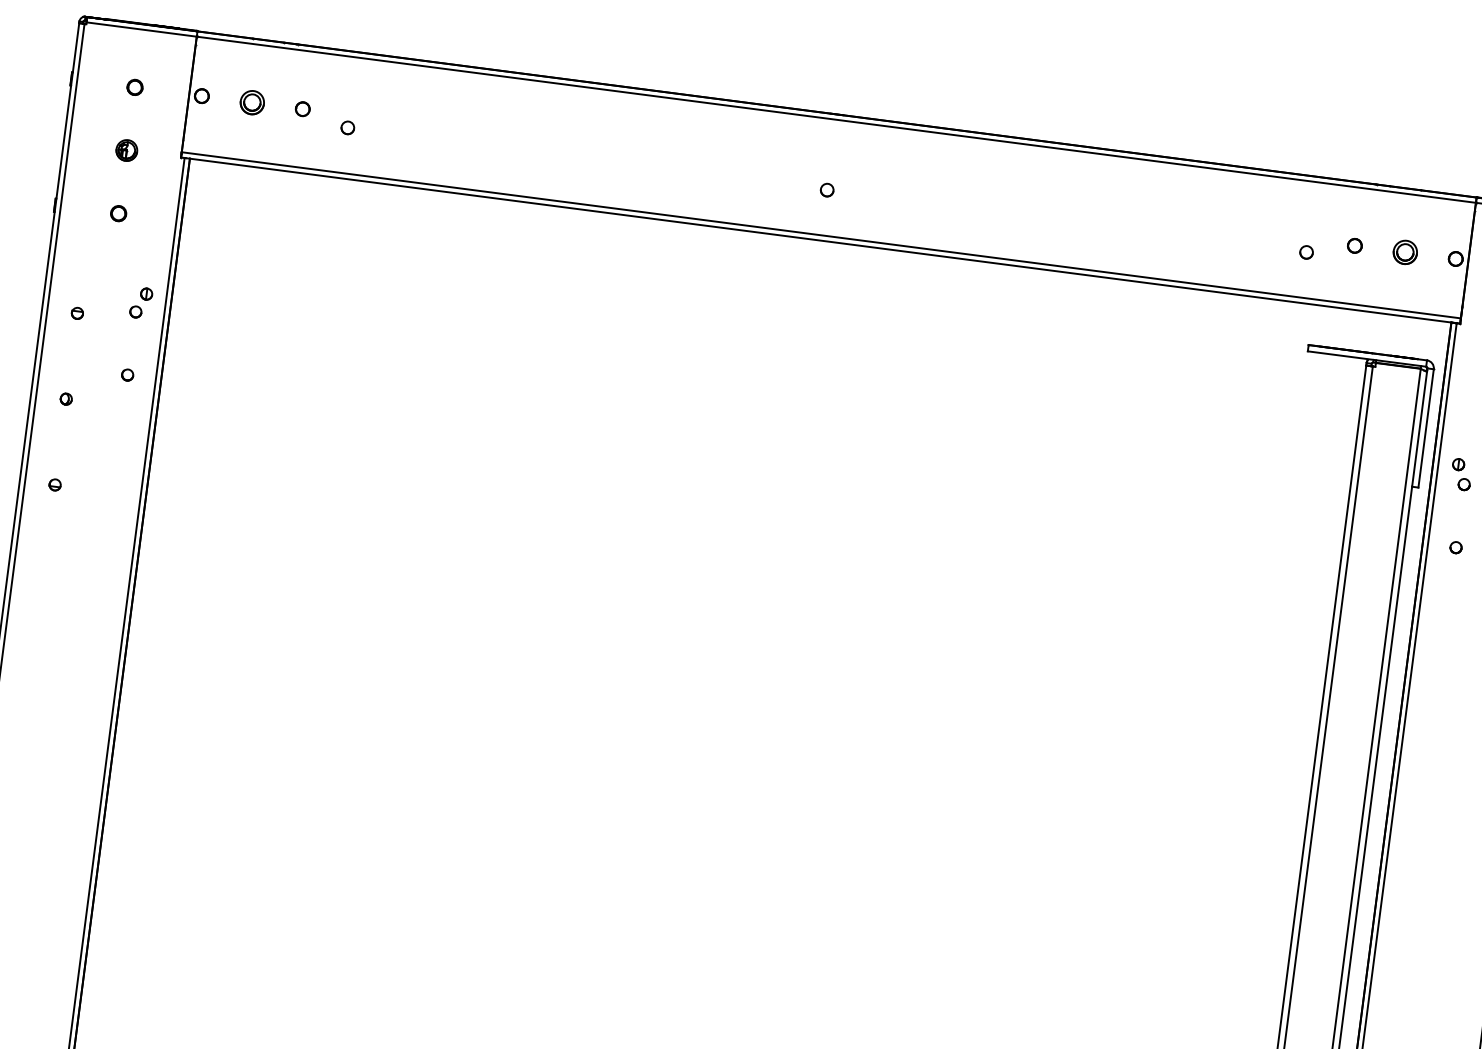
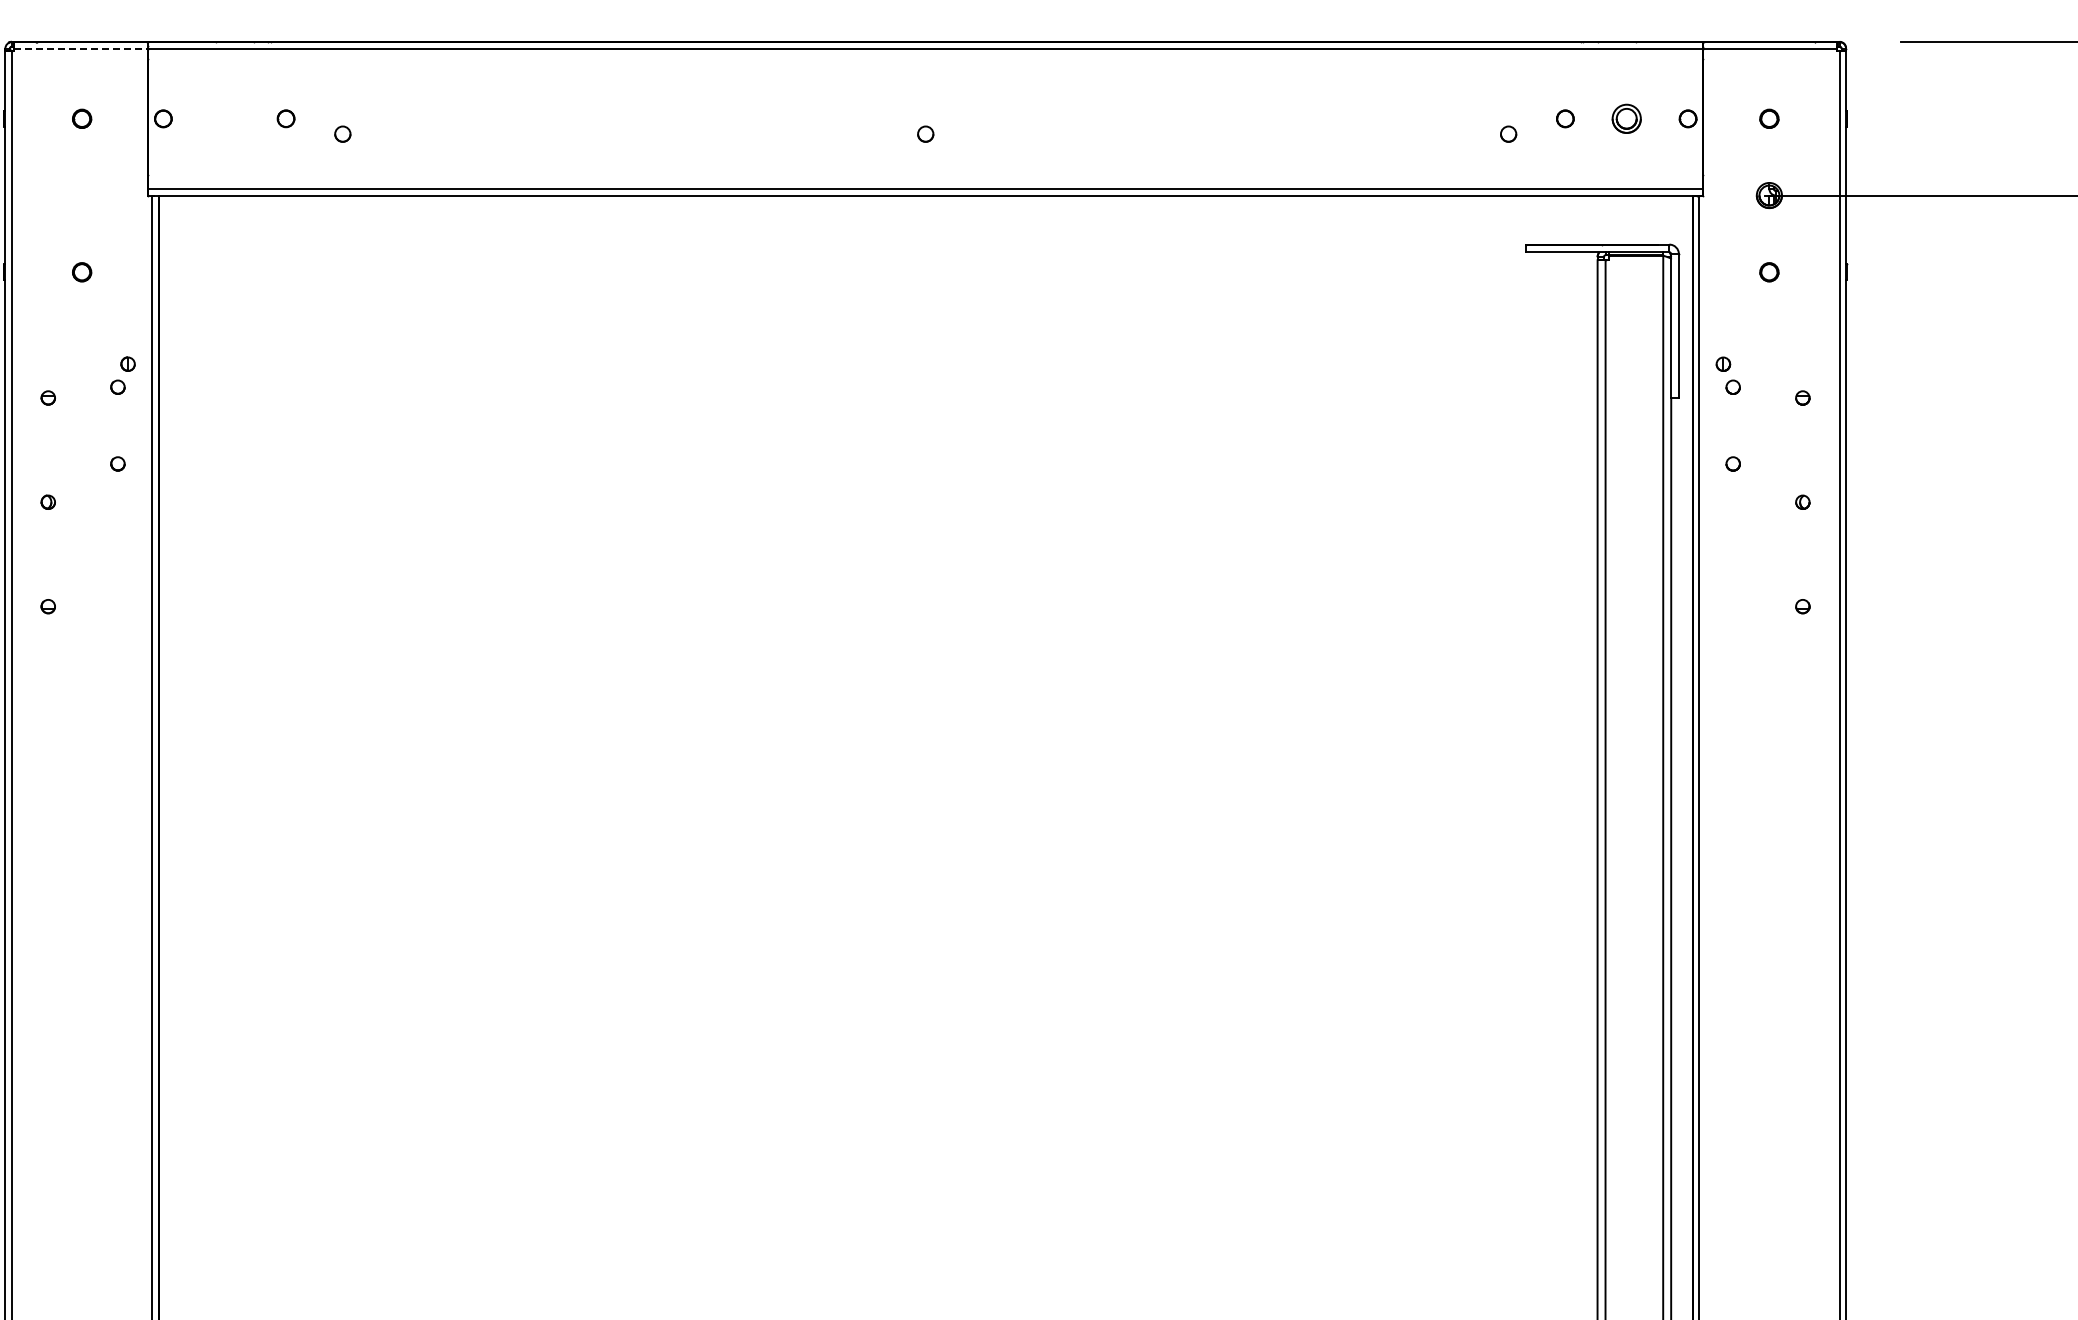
line: (142, 29) -> (81, 48), solid -> dashed
part: (252, 102) -> (224, 118), removed
part: (126, 150) -> (81, 195), removed

